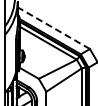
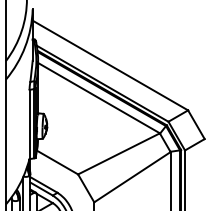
line: (53, 28) -> (109, 66), dashed -> solid

